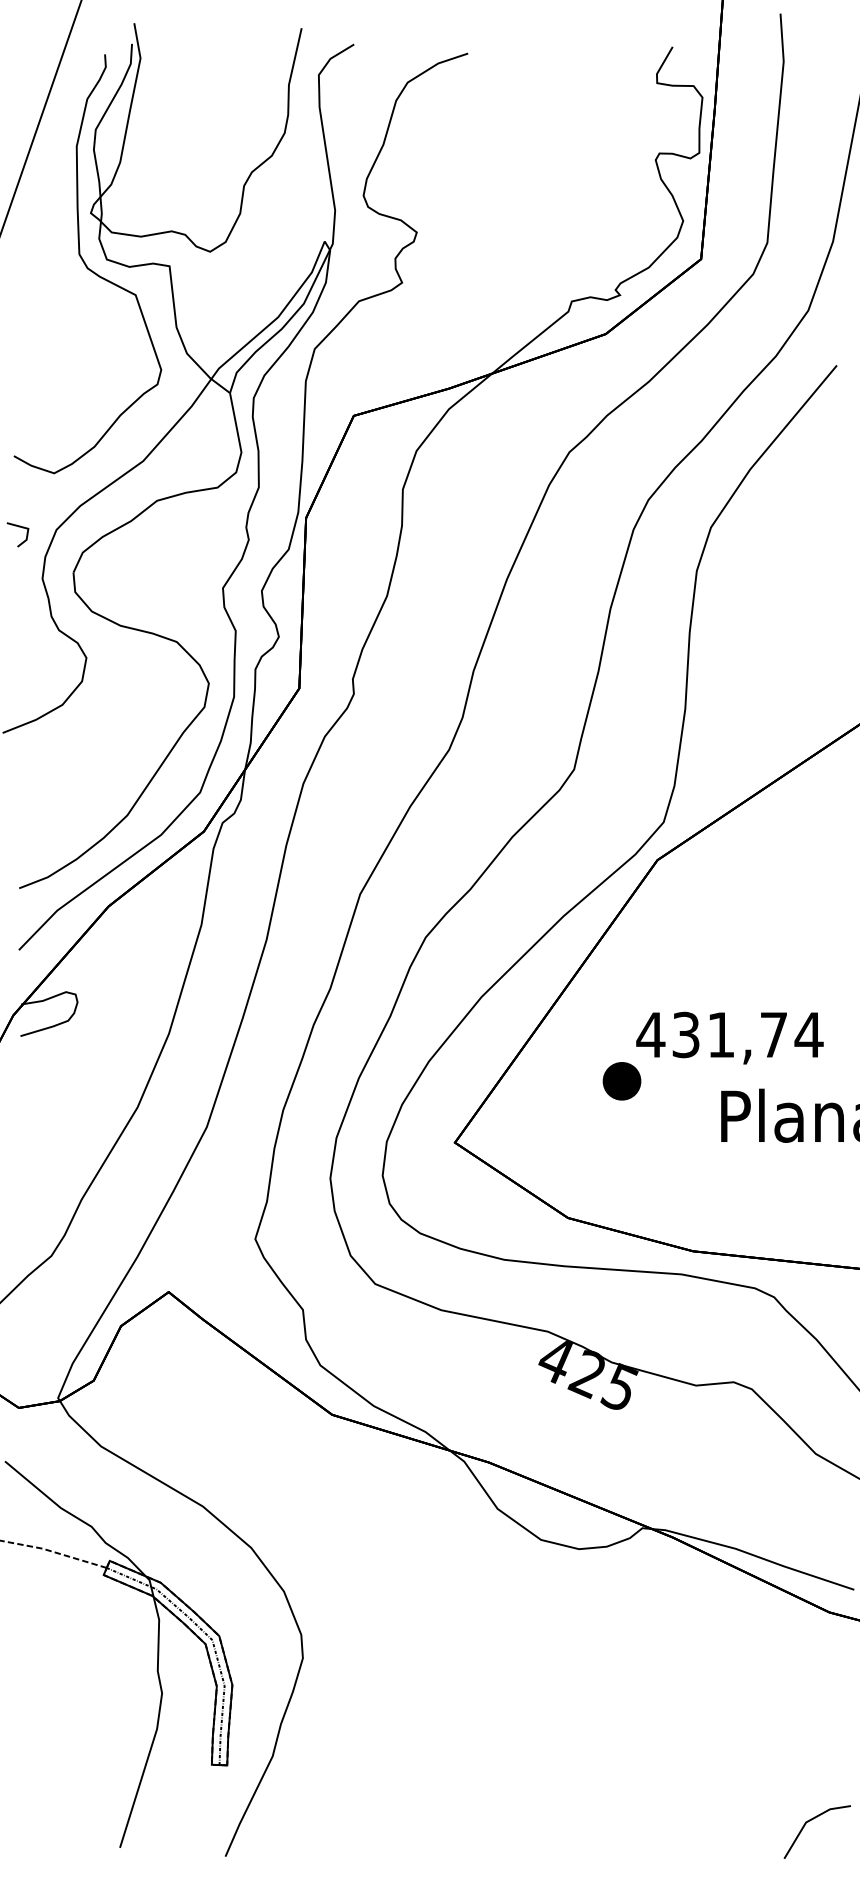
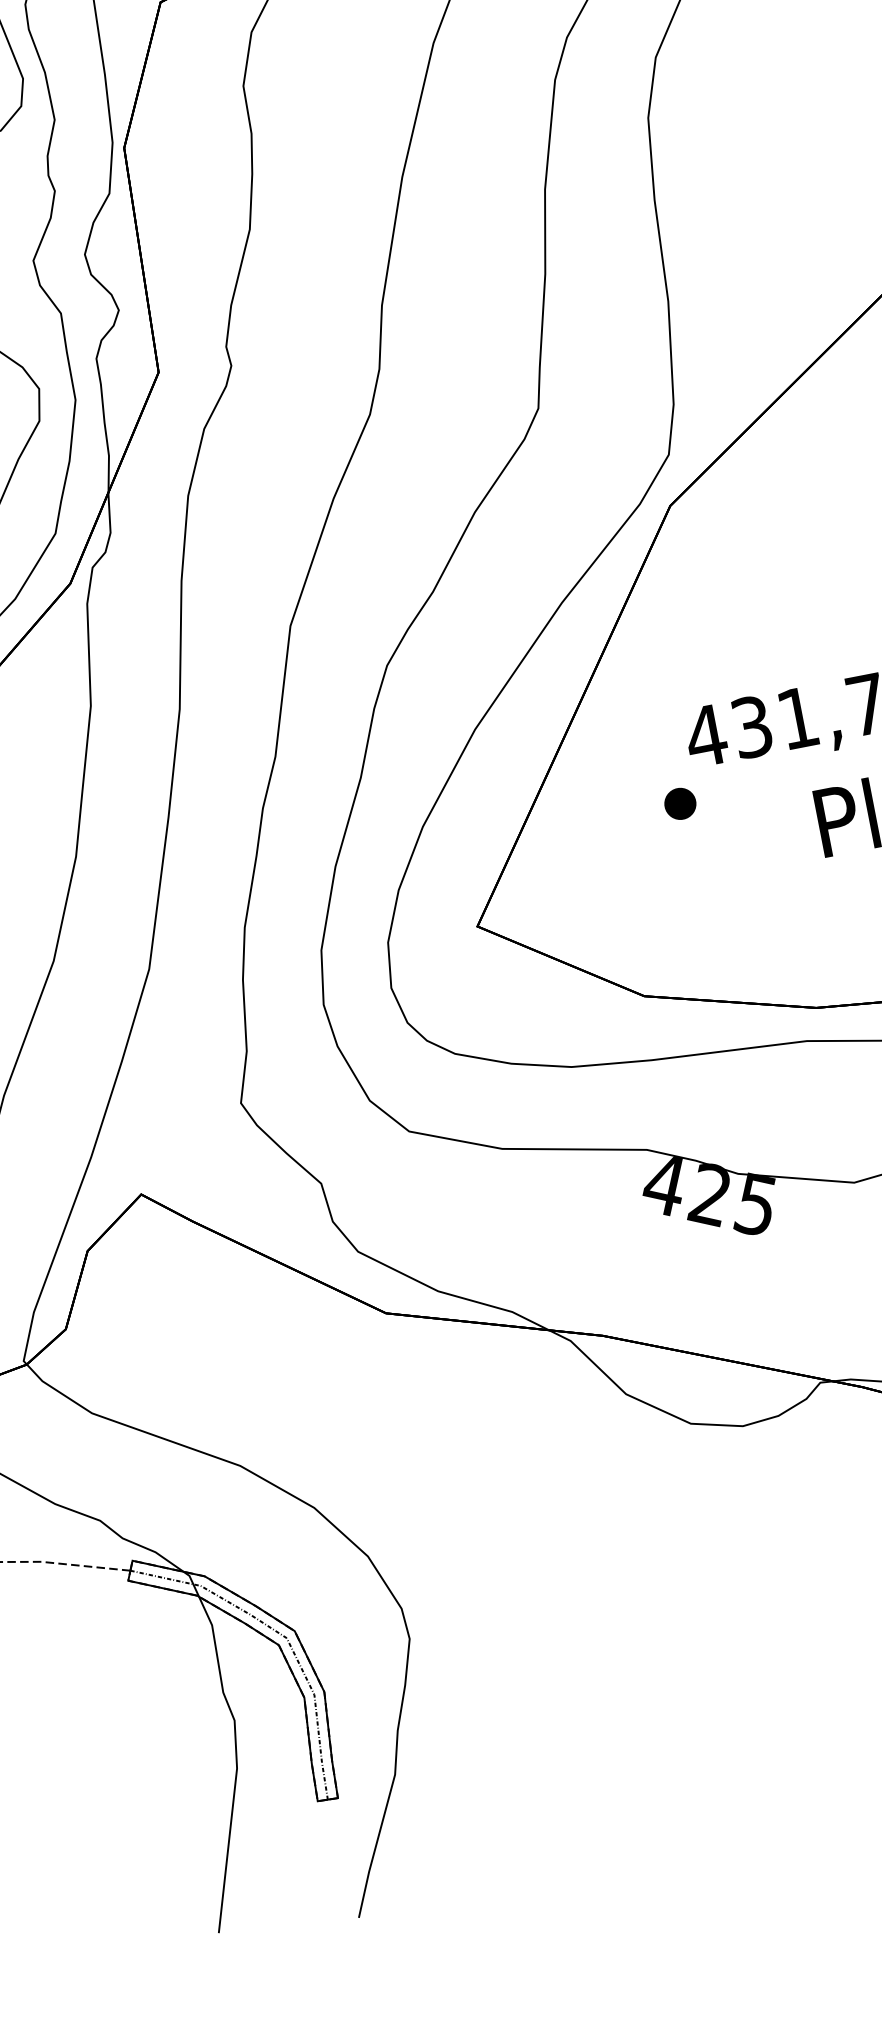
part: (622, 1081) -> (680, 803), size x0.62

